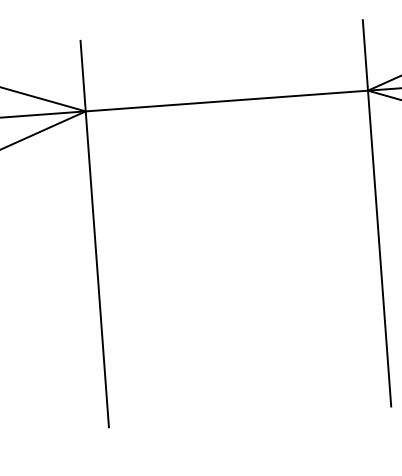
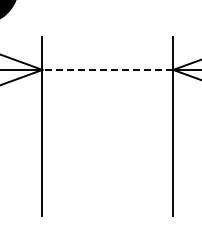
line: (225, 100) -> (107, 69), solid -> dashed

